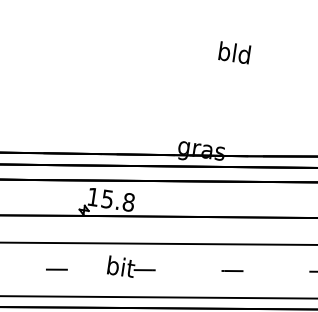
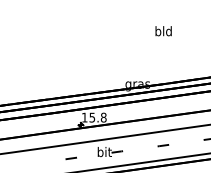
text: (234, 53) -> (163, 31), moved

